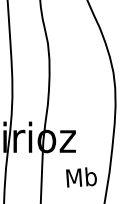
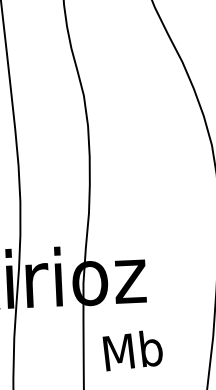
text: (81, 177) -> (132, 350), moved

